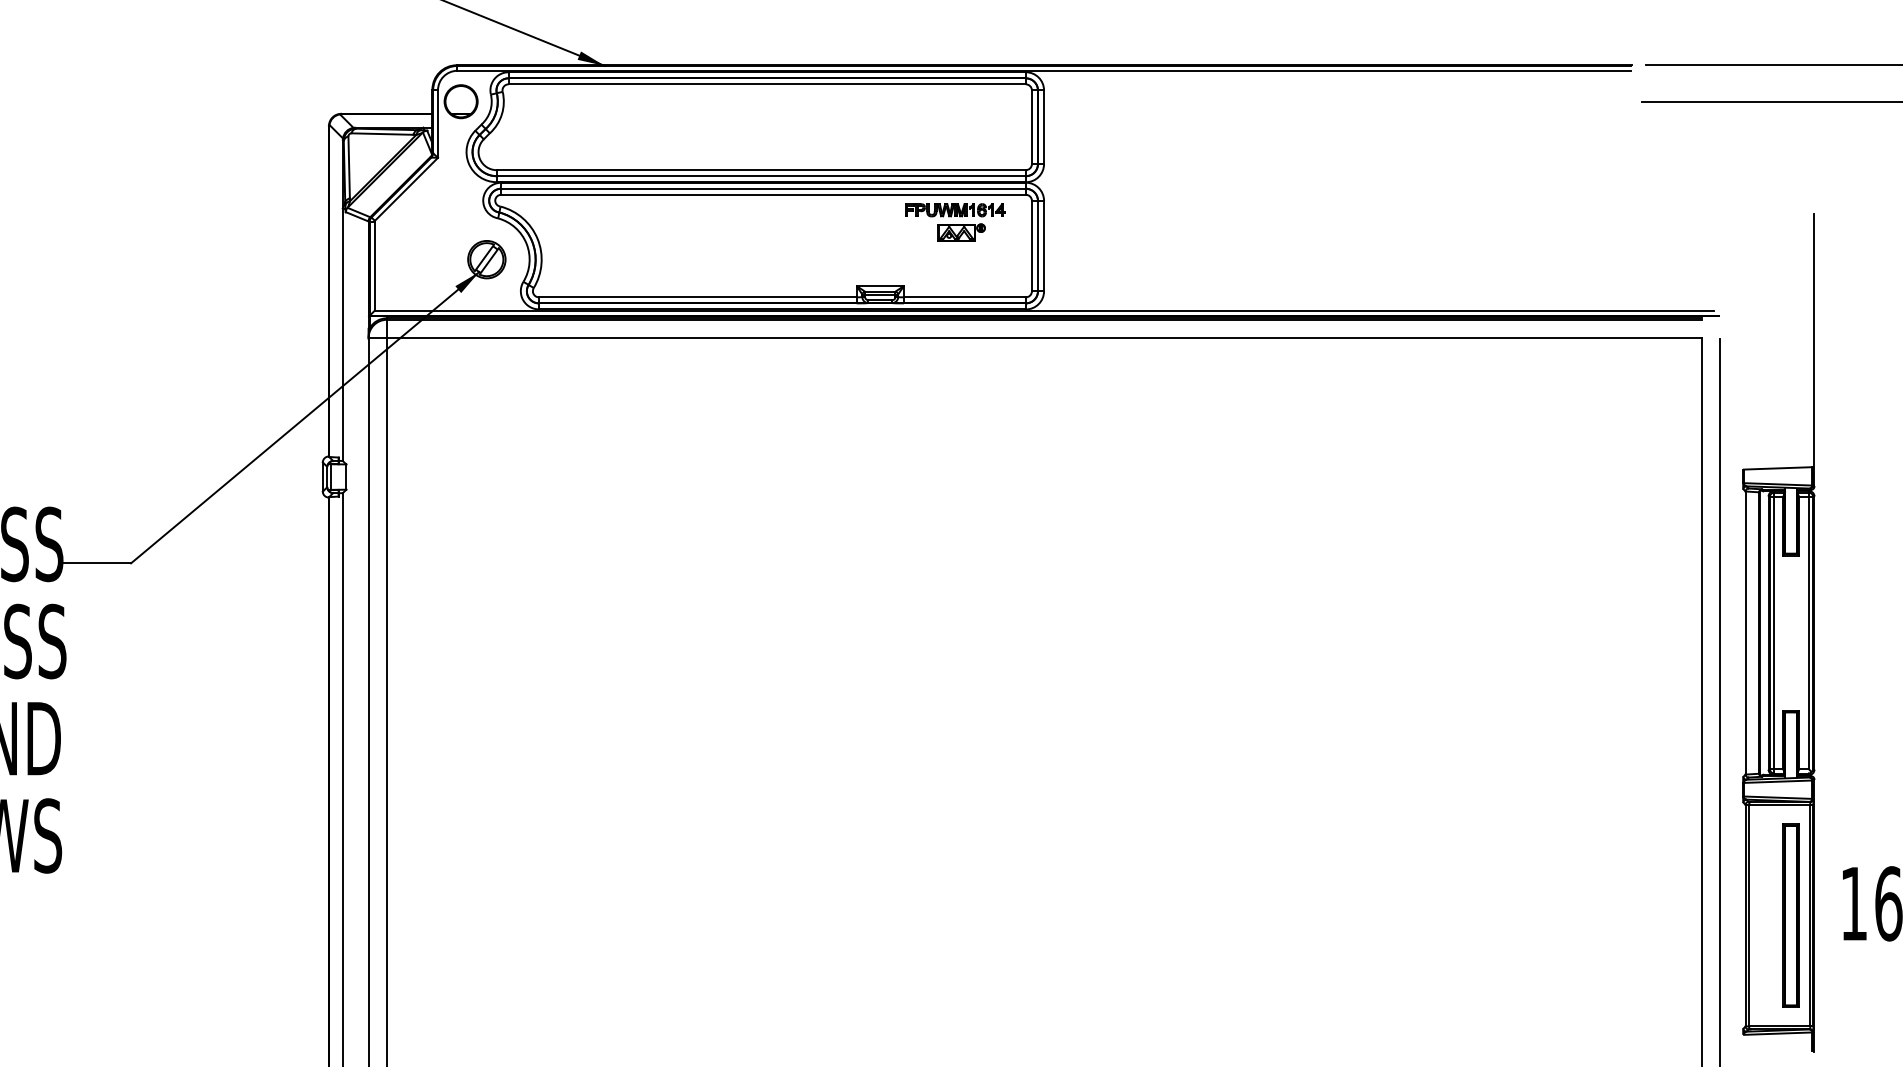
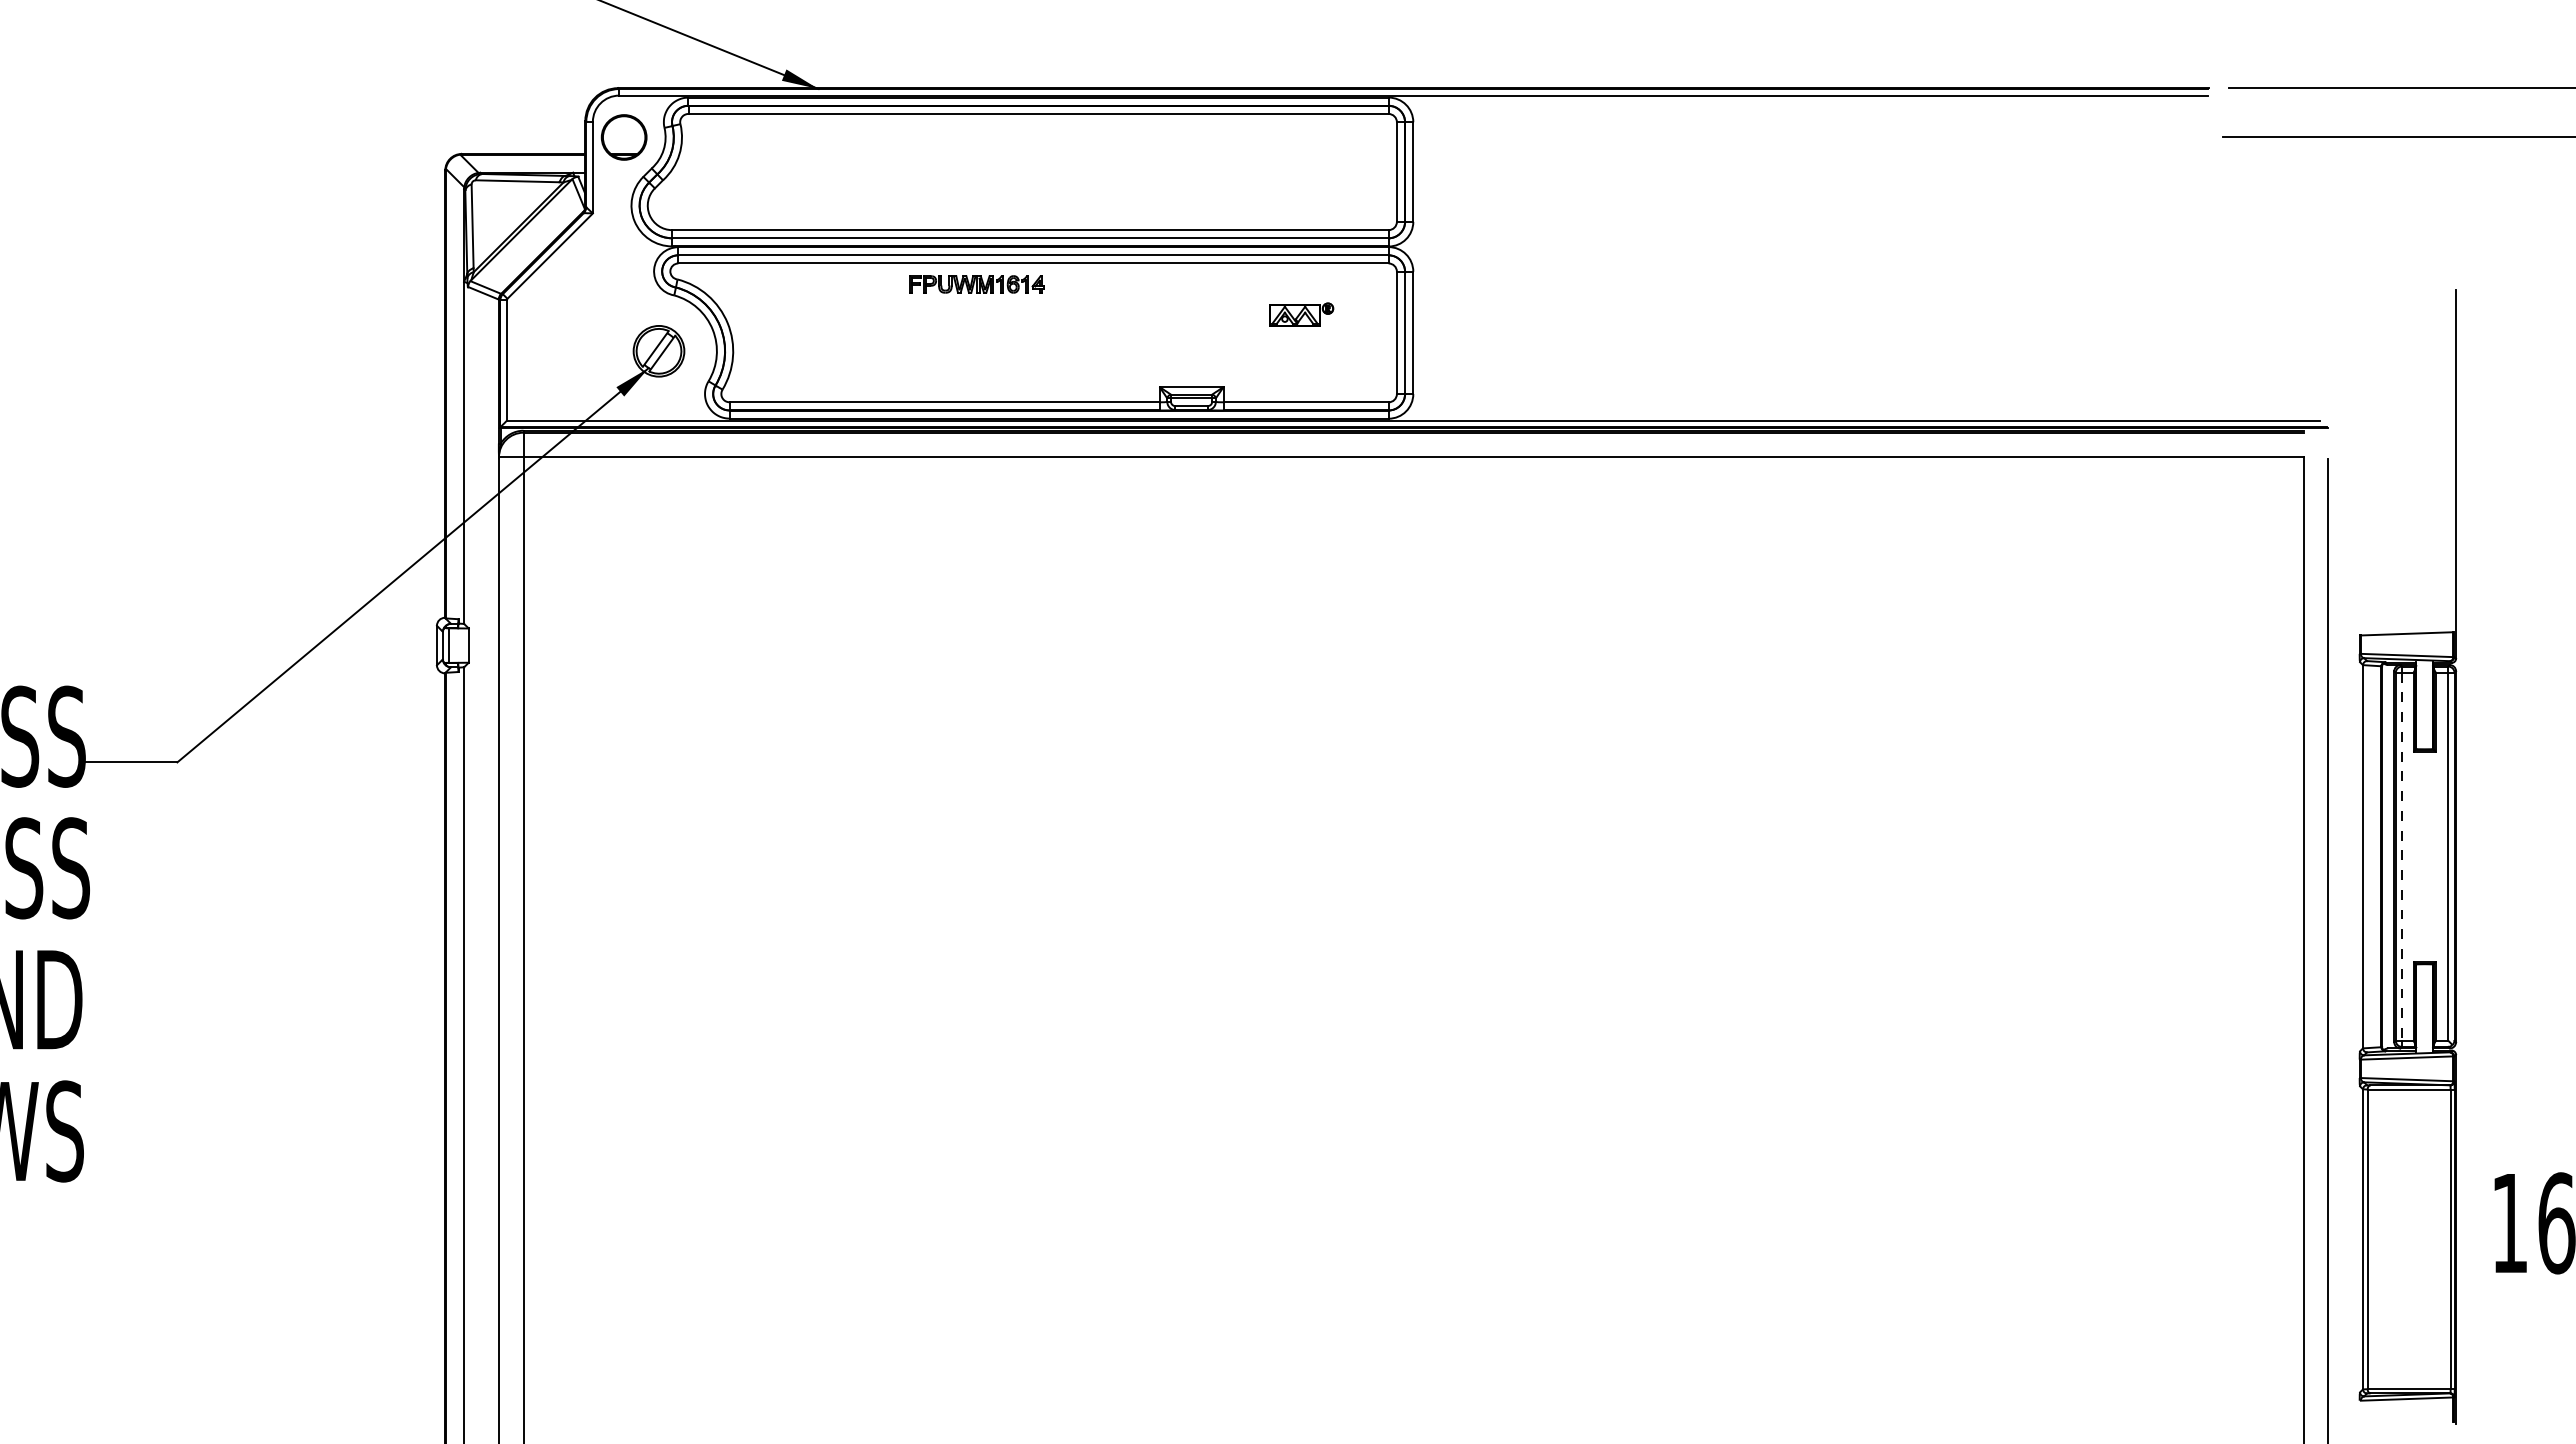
part: (954, 210) -> (976, 284), moved
line: (1774, 633) -> (2402, 857), solid -> dashed
part: (1791, 915) -> (2424, 1239), removed

